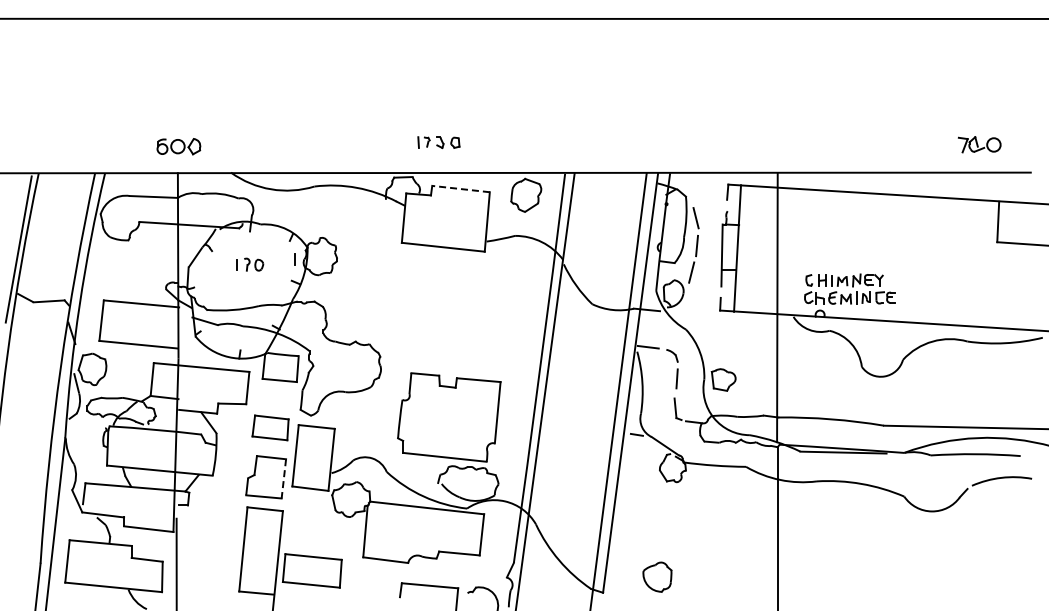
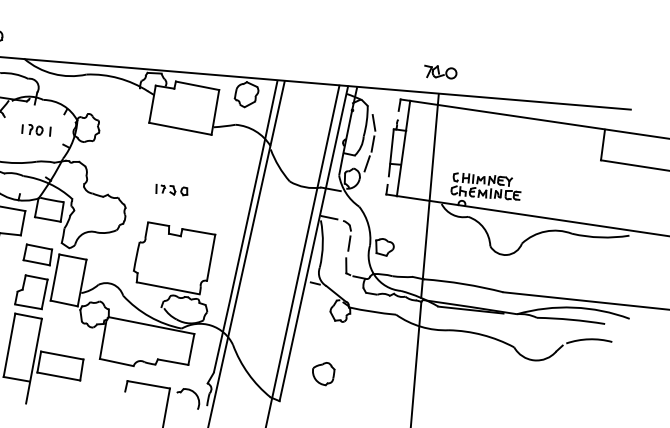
part: (438, 142) -> (171, 190), moved
part: (979, 144) -> (440, 72), moved
line: (461, 189) -> (197, 86), dashed -> solid
line: (294, 259) -> (49, 131), moved
line: (283, 478) -> (44, 294), dashed -> solid
part: (657, 576) -> (323, 373), moved

